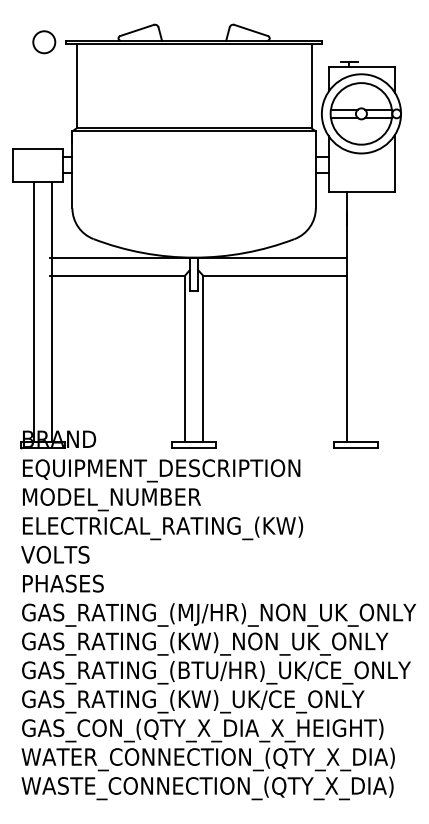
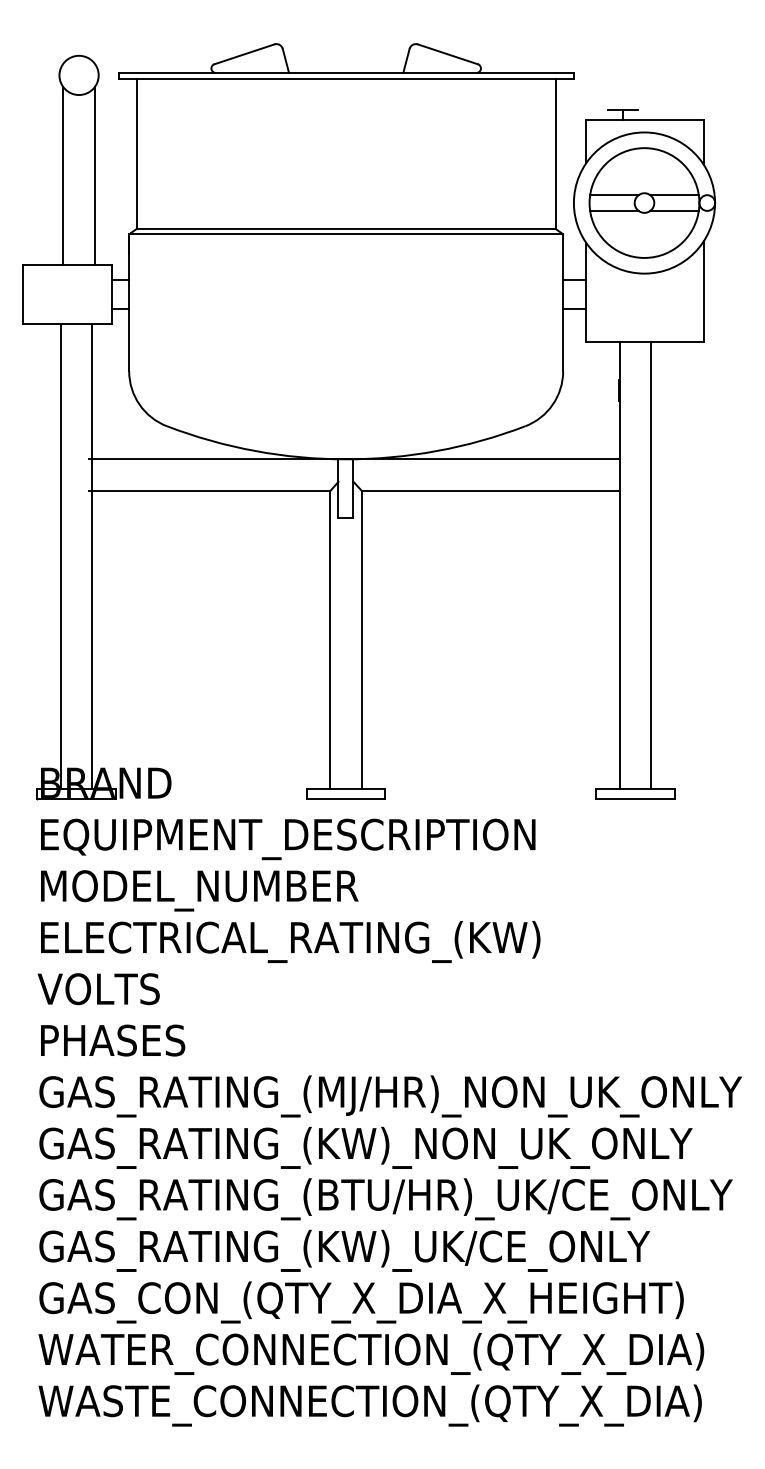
line: (35, 98) -> (63, 175), added
line: (53, 98) -> (95, 175), added
line: (365, 316) -> (651, 564), added

